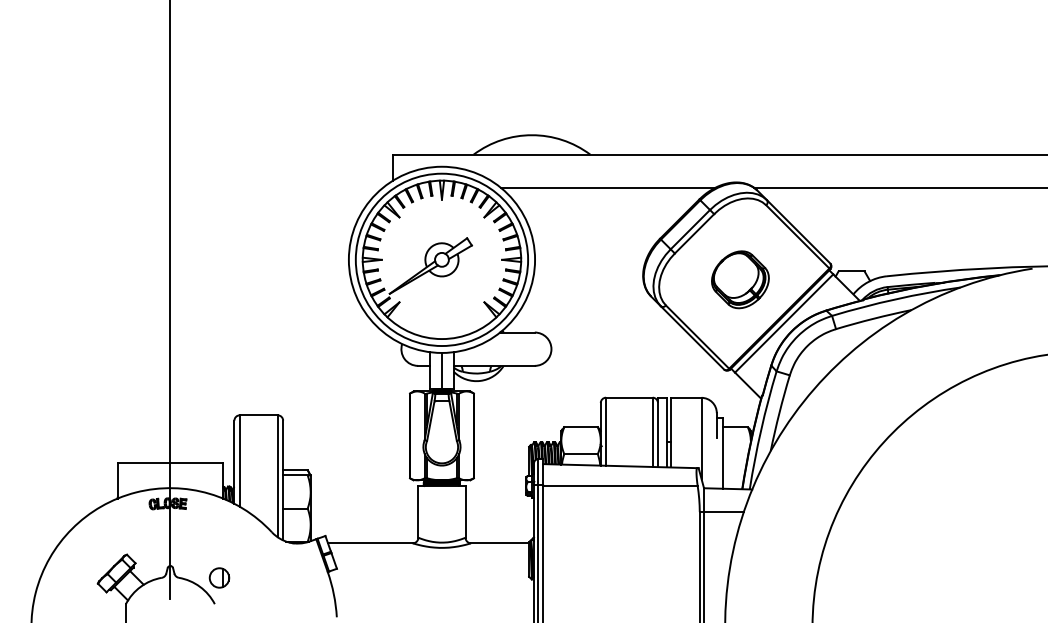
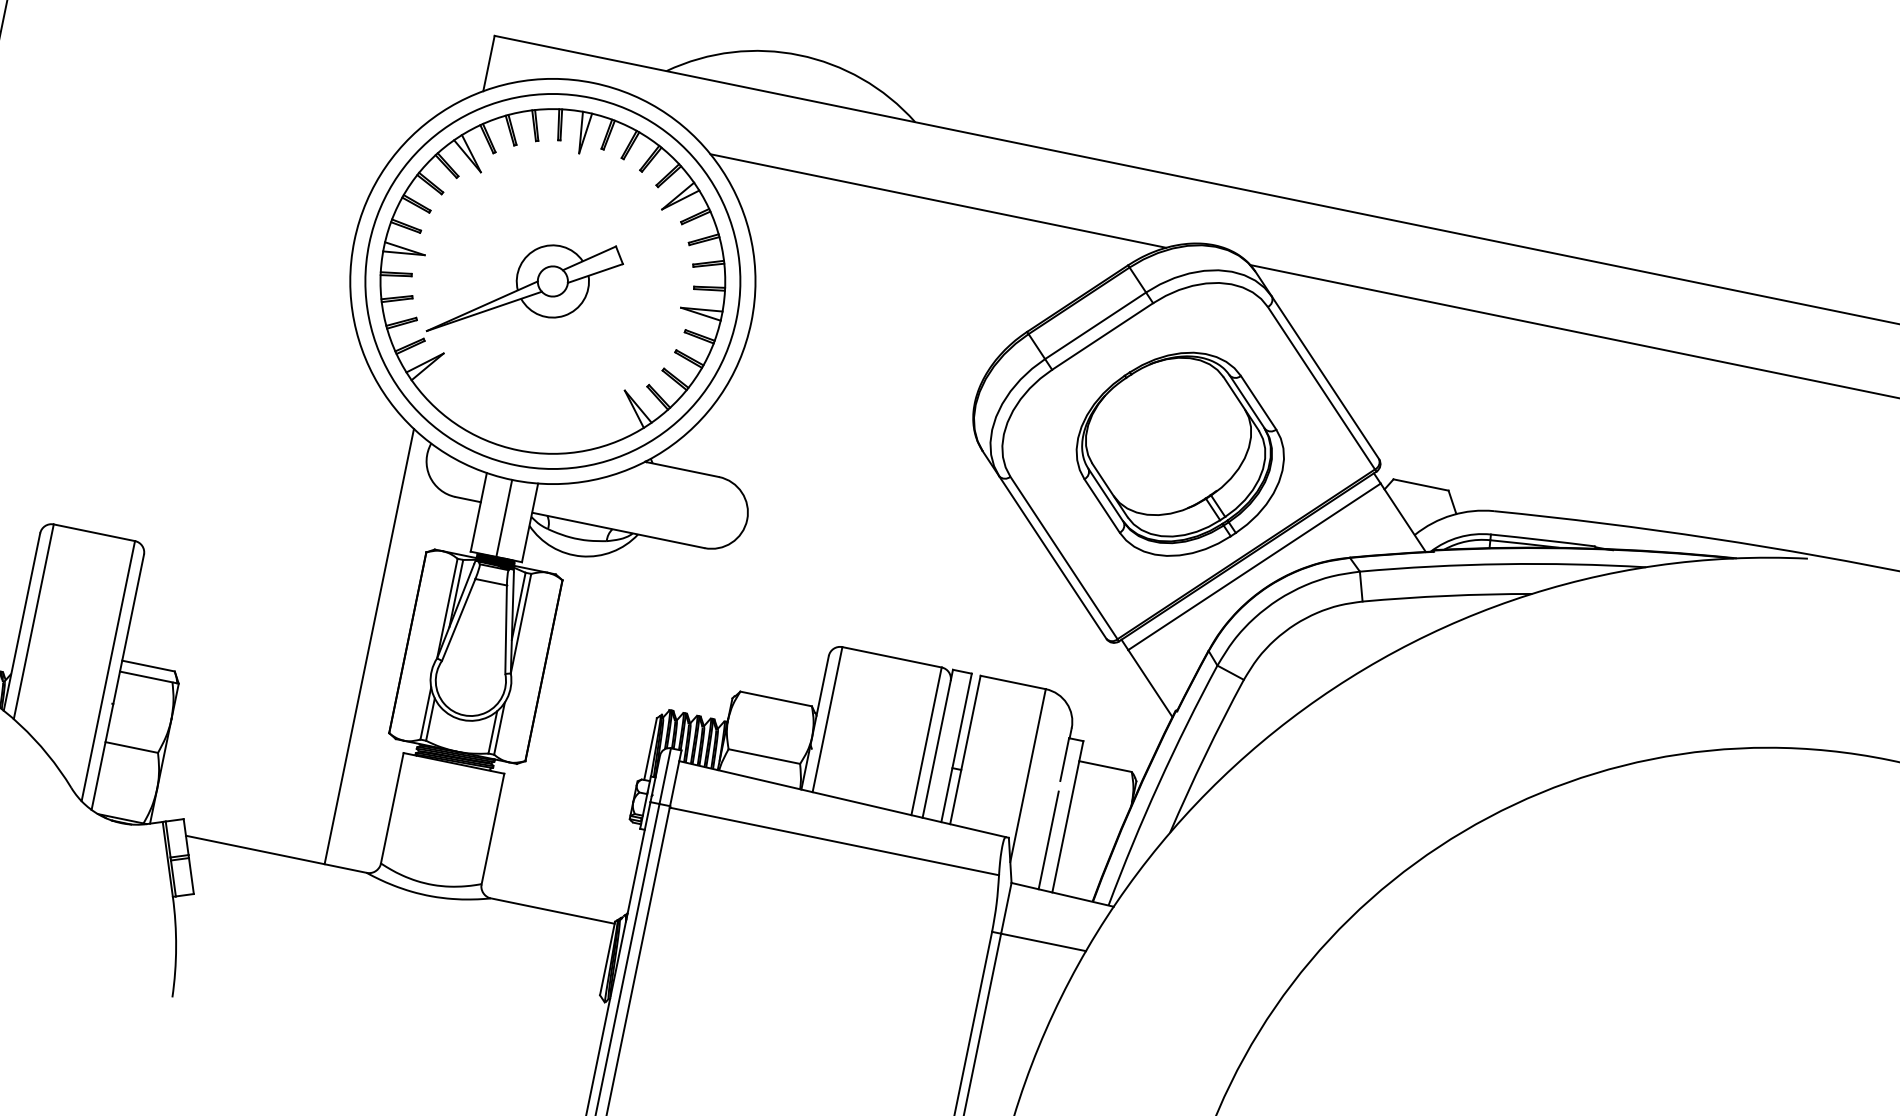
part: (740, 279) -> (1180, 453), size x1.67
line: (393, 441) -> (370, 647), added
line: (716, 465) -> (1048, 839), added

